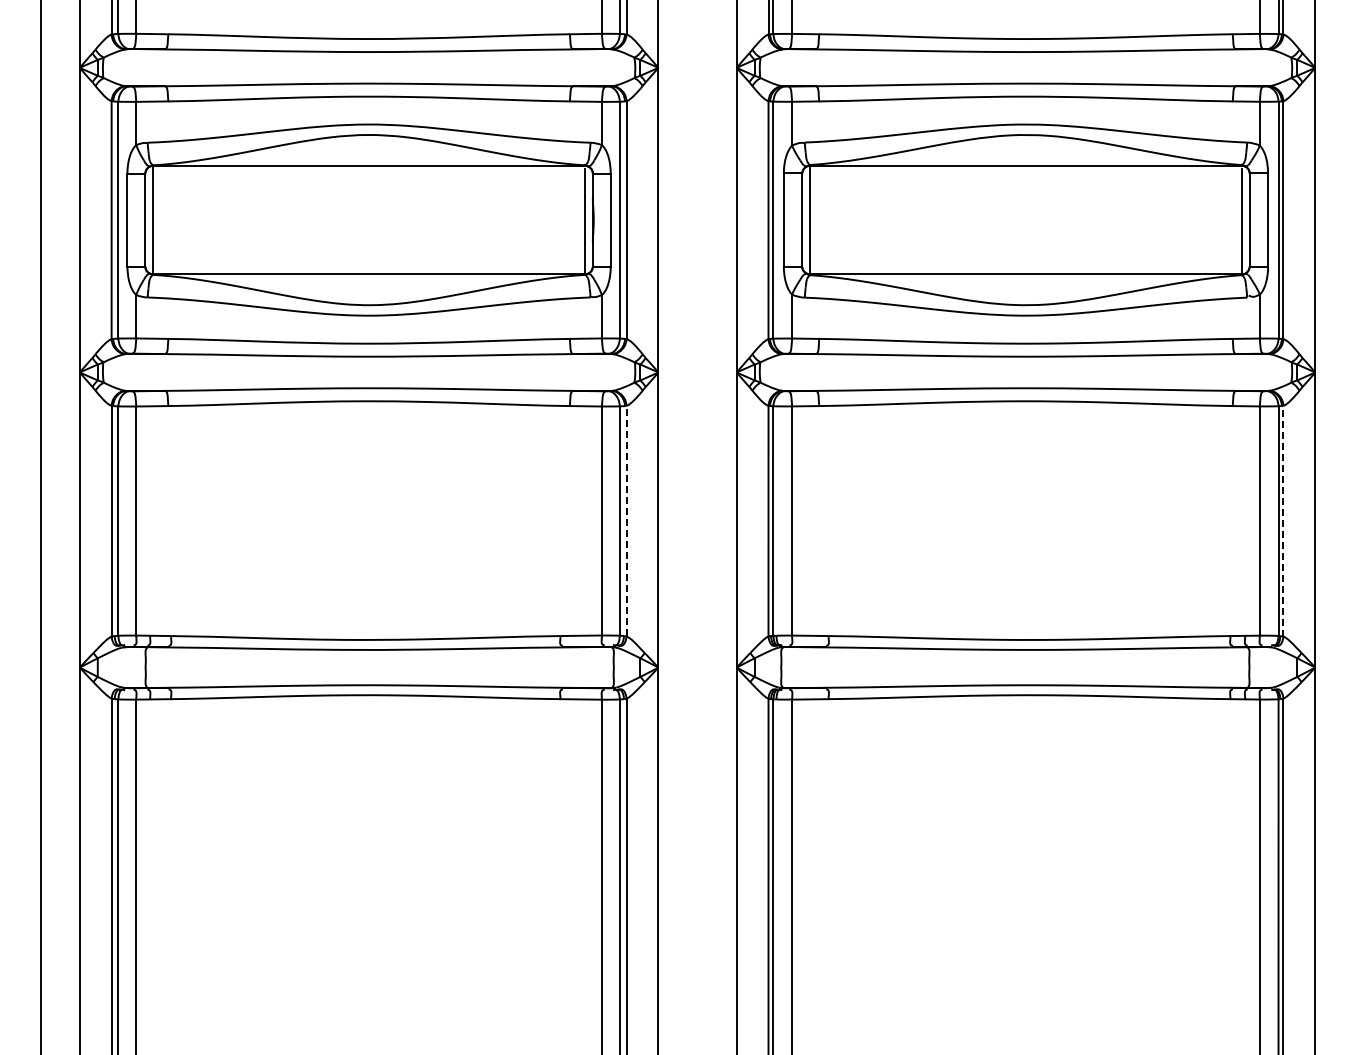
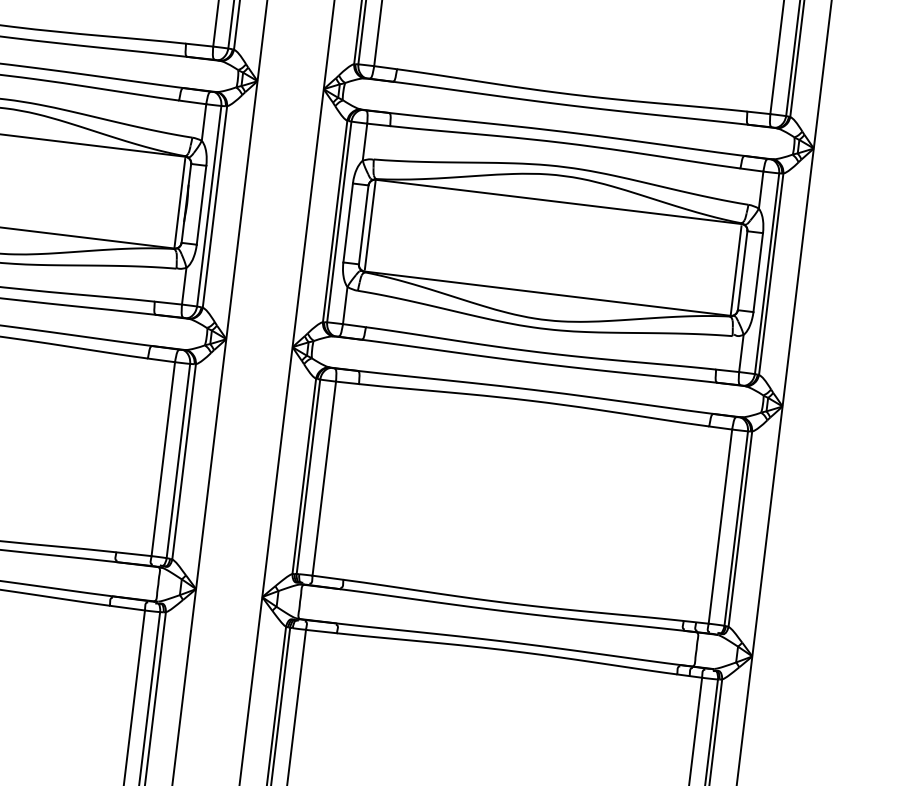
line: (626, 520) -> (184, 461), dashed -> solid
line: (1283, 520) -> (740, 528), dashed -> solid

